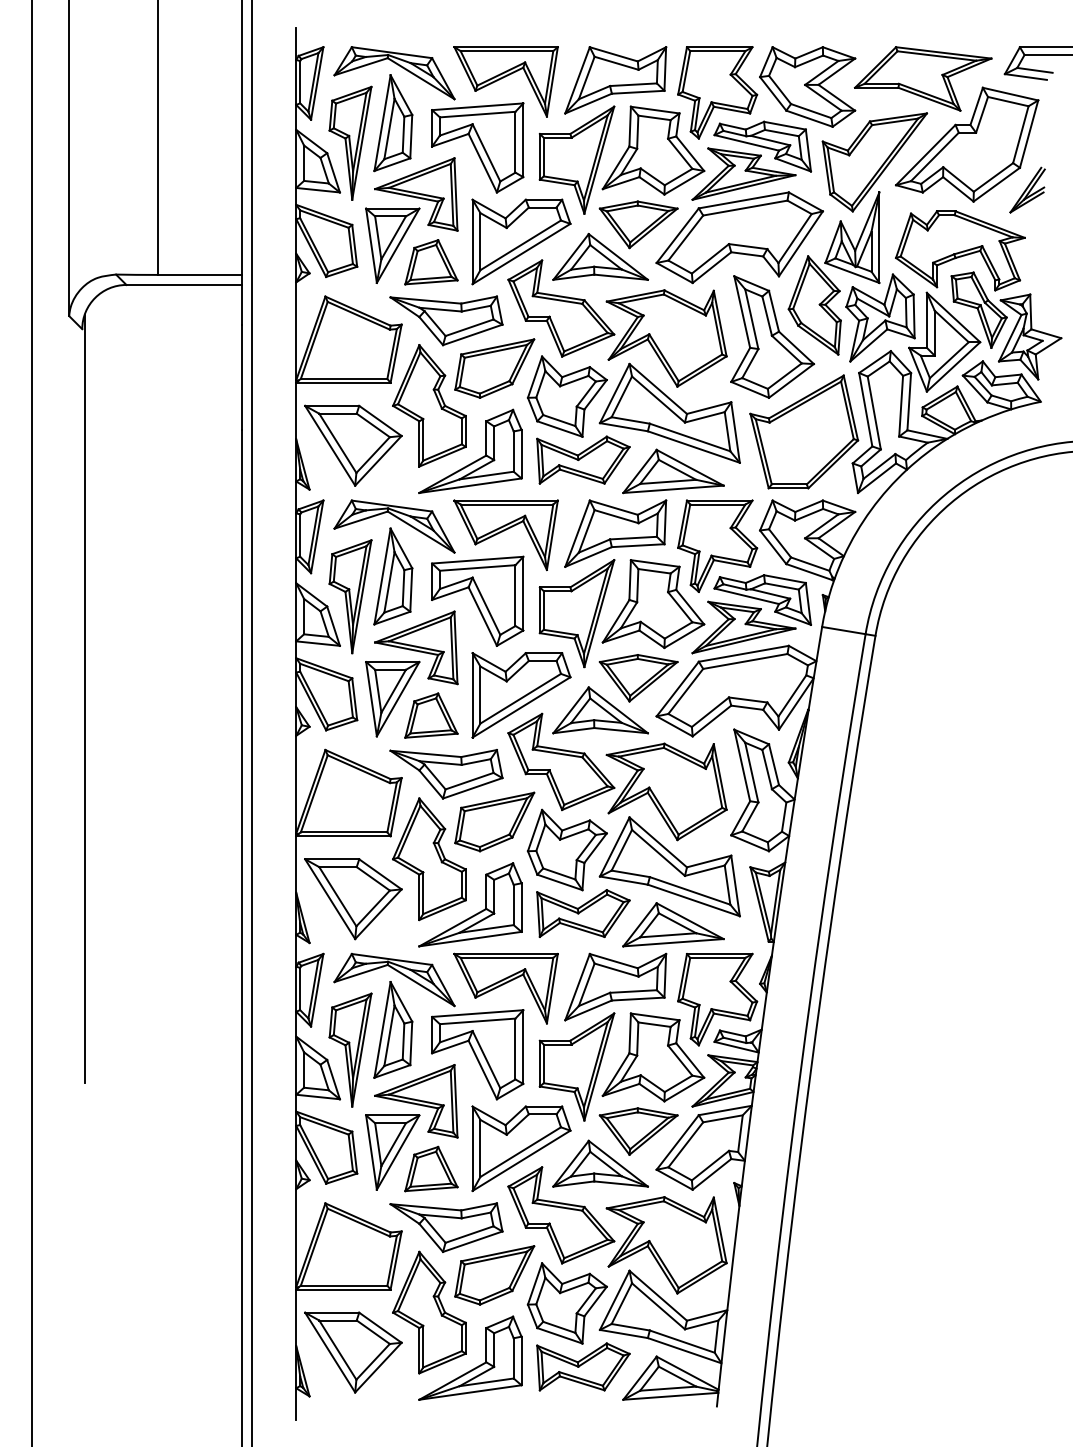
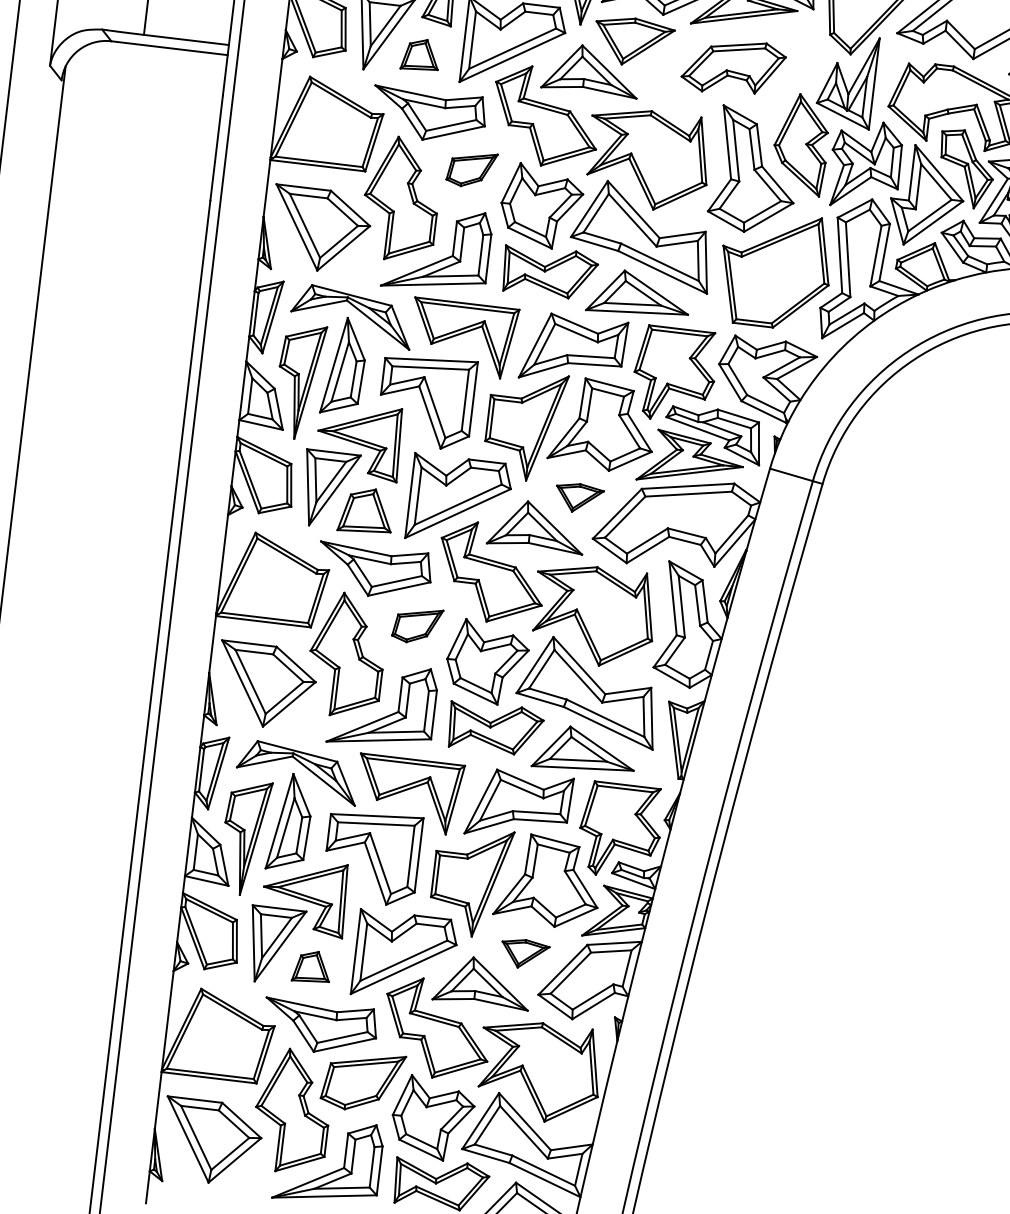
part: (739, 237) -> (733, 67), size x0.6
part: (431, 262) -> (420, 55), size x0.7
part: (494, 368) -> (471, 169), size x0.6
part: (638, 678) -> (579, 498), size x0.6
part: (494, 821) -> (417, 625), size x0.6
part: (638, 1131) -> (524, 954), size x0.6
part: (431, 1168) -> (312, 966), size x0.7

